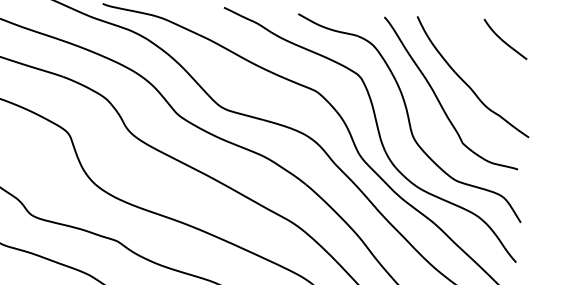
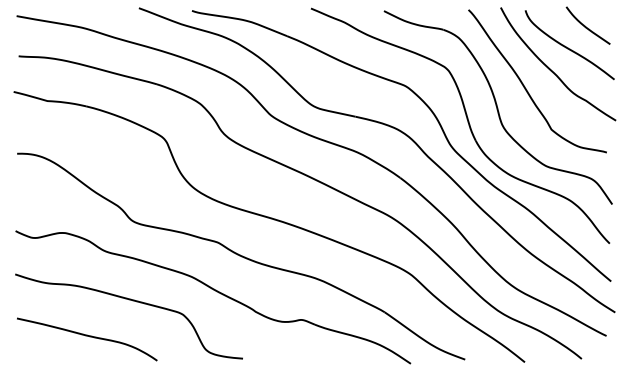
curve: (484, 60) -> (568, 47), added

